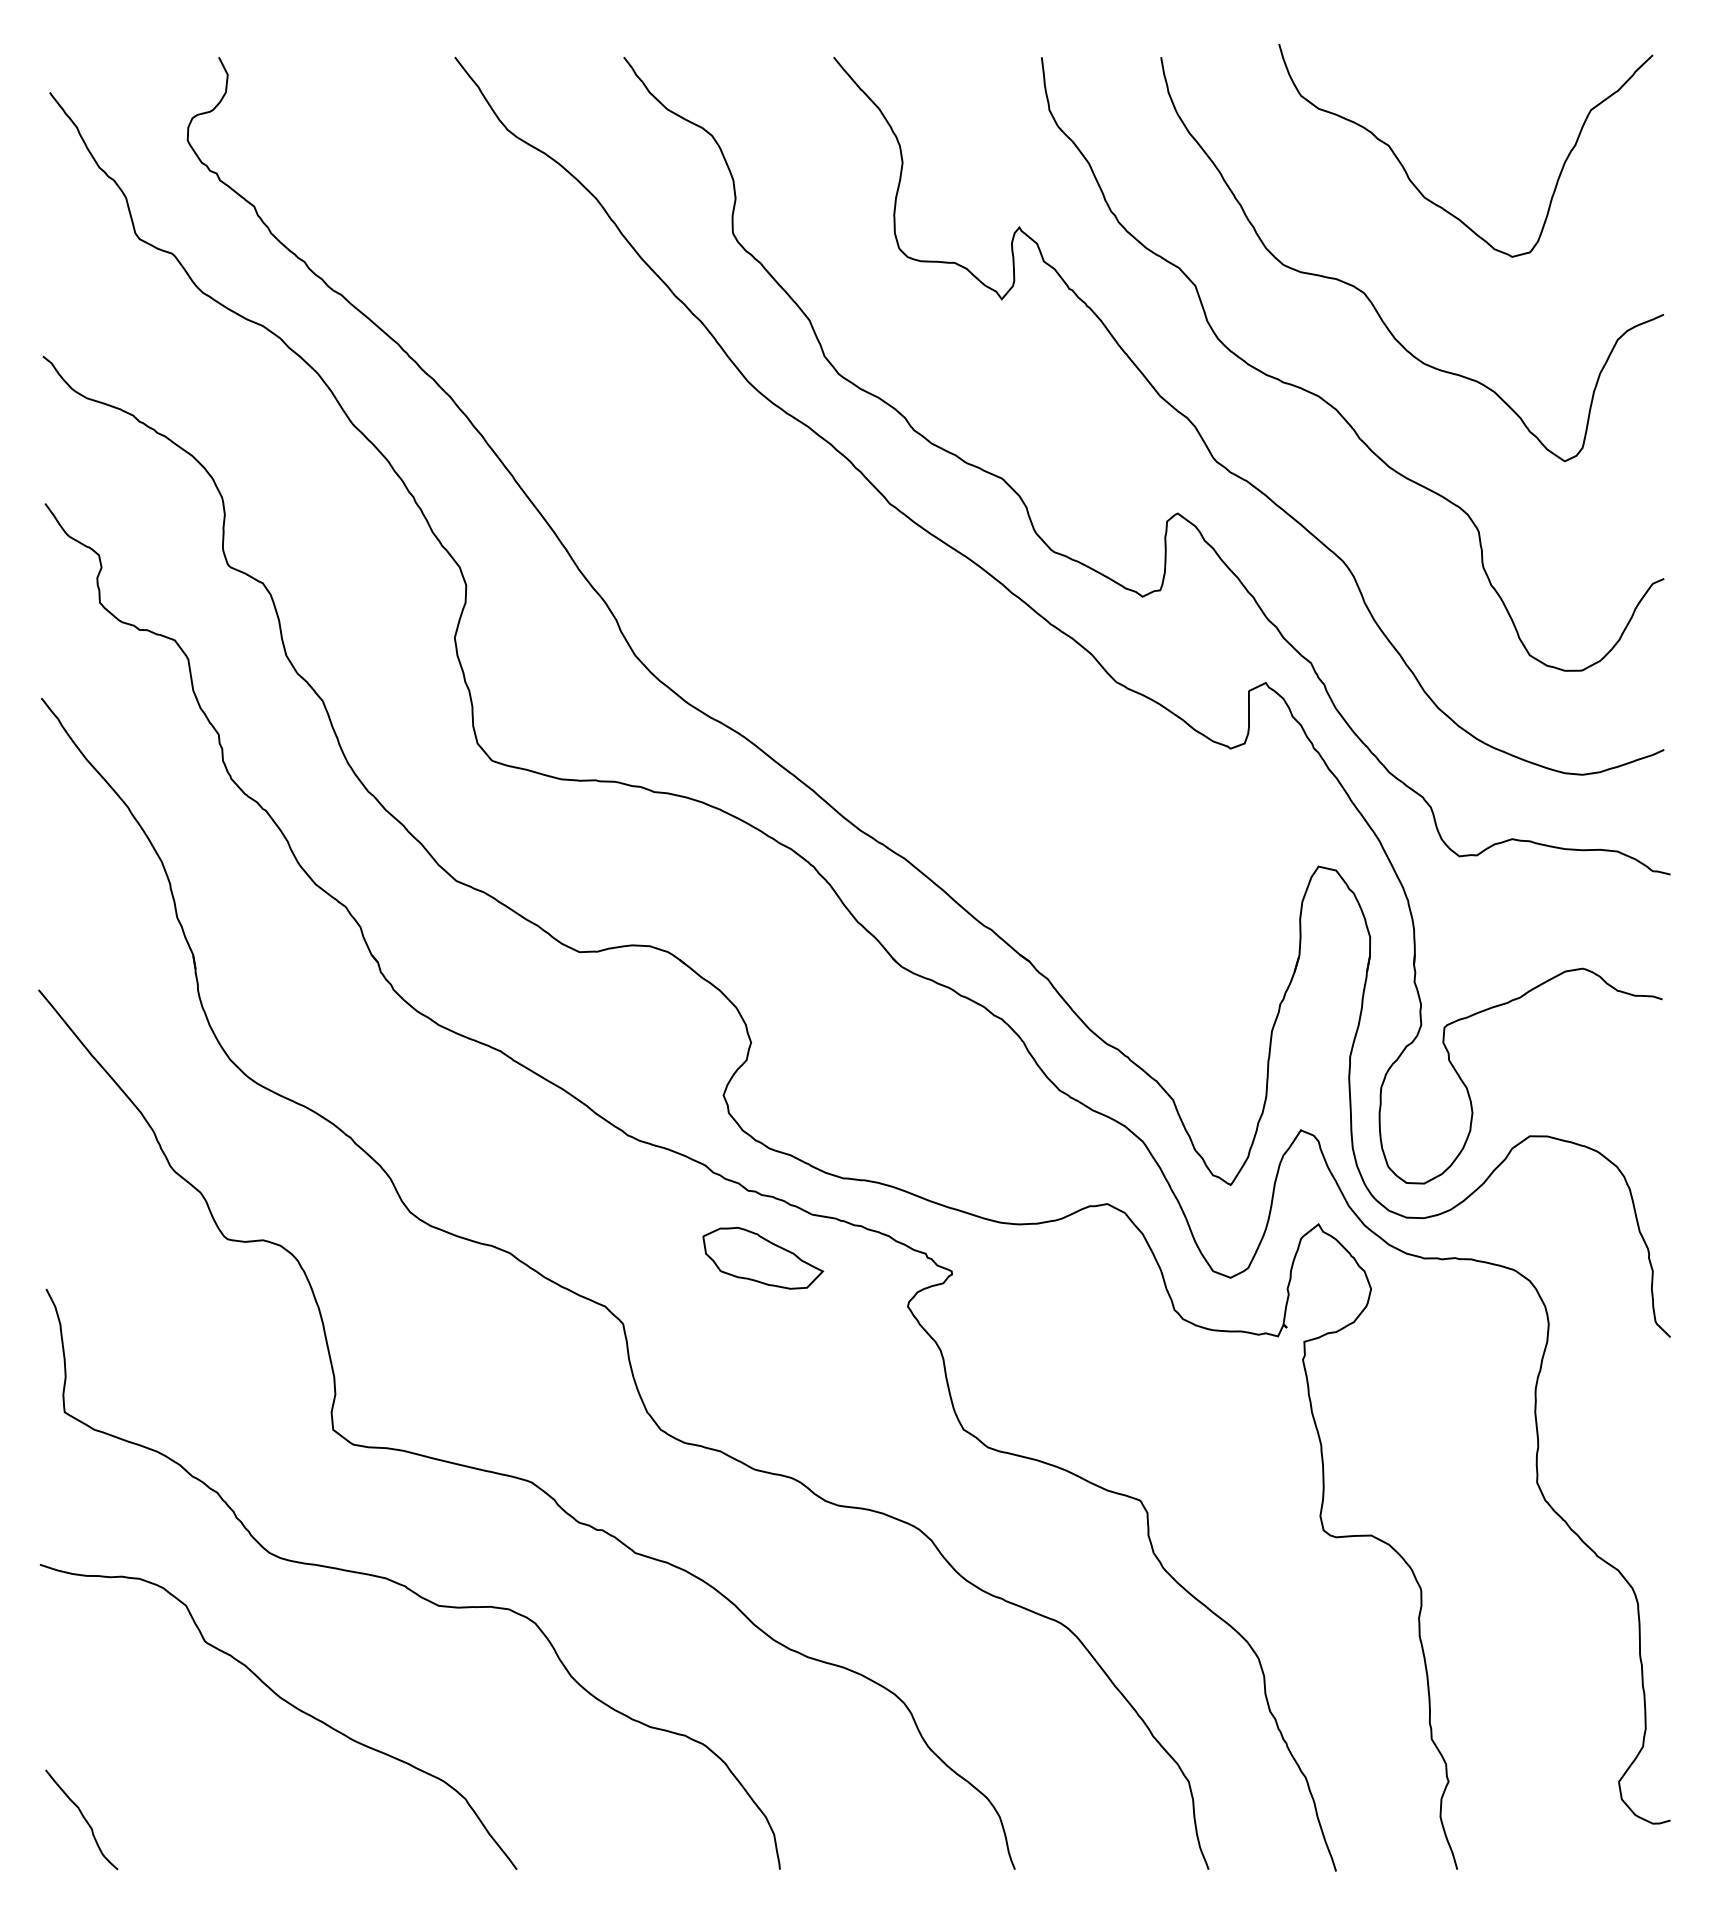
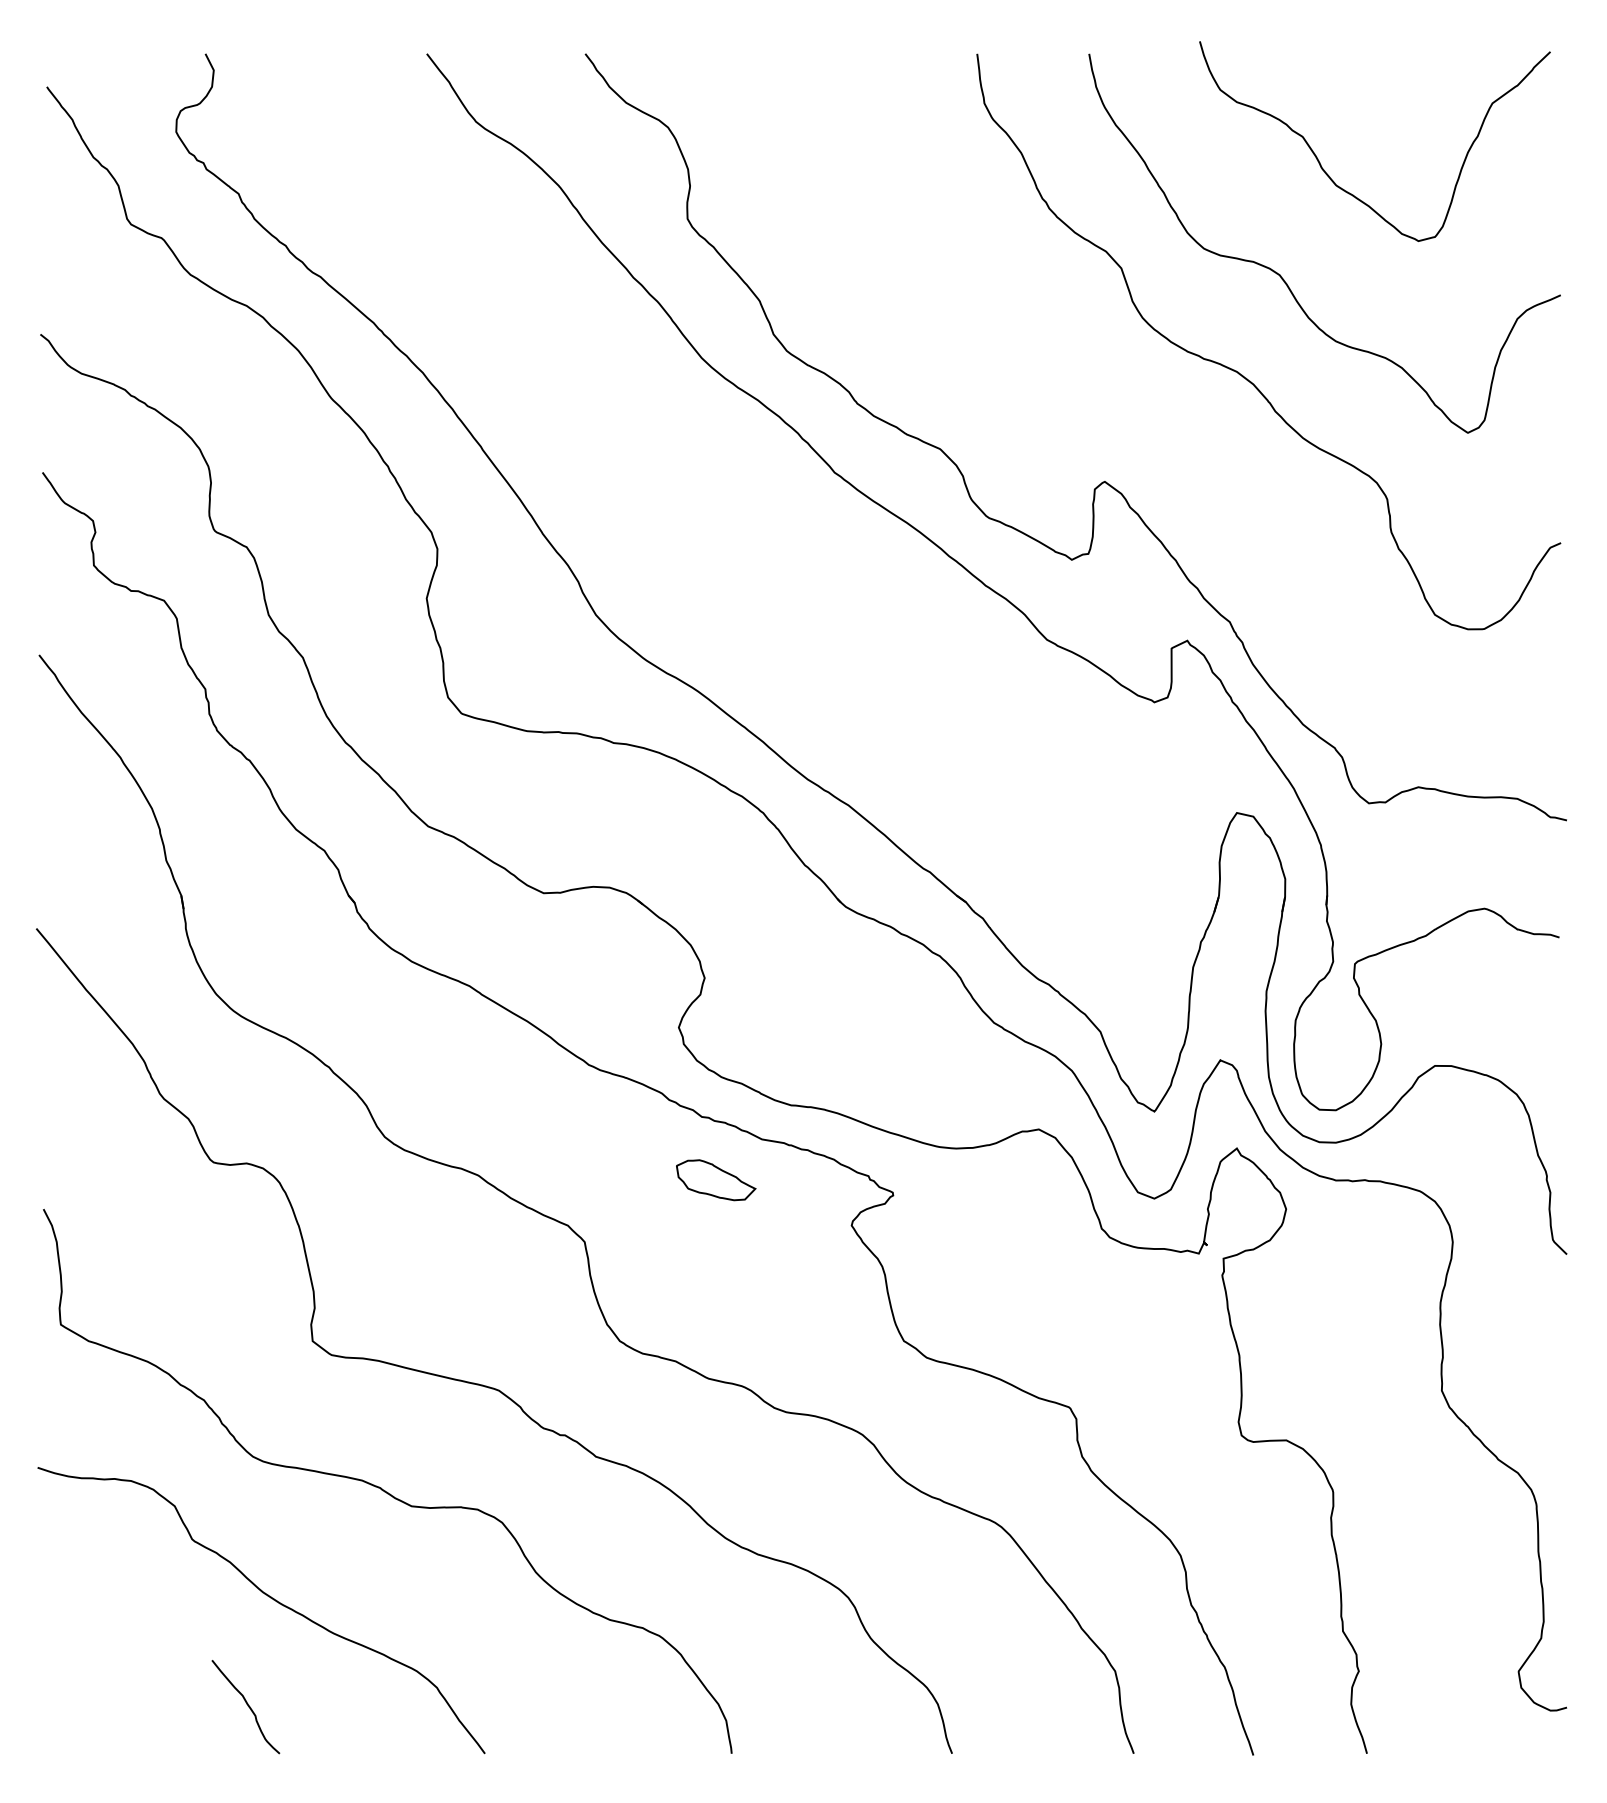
curve: (1206, 442) -> (1131, 415), removed
part: (763, 1257) -> (716, 1179), size x0.7
curve: (83, 1818) -> (247, 1705), moved

